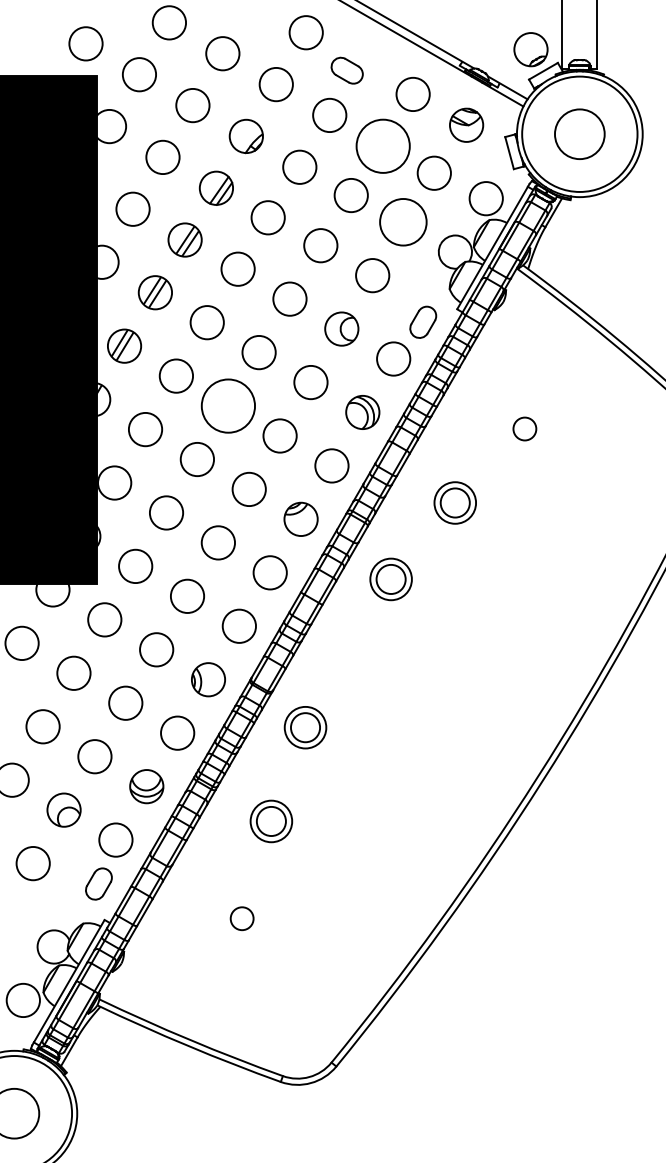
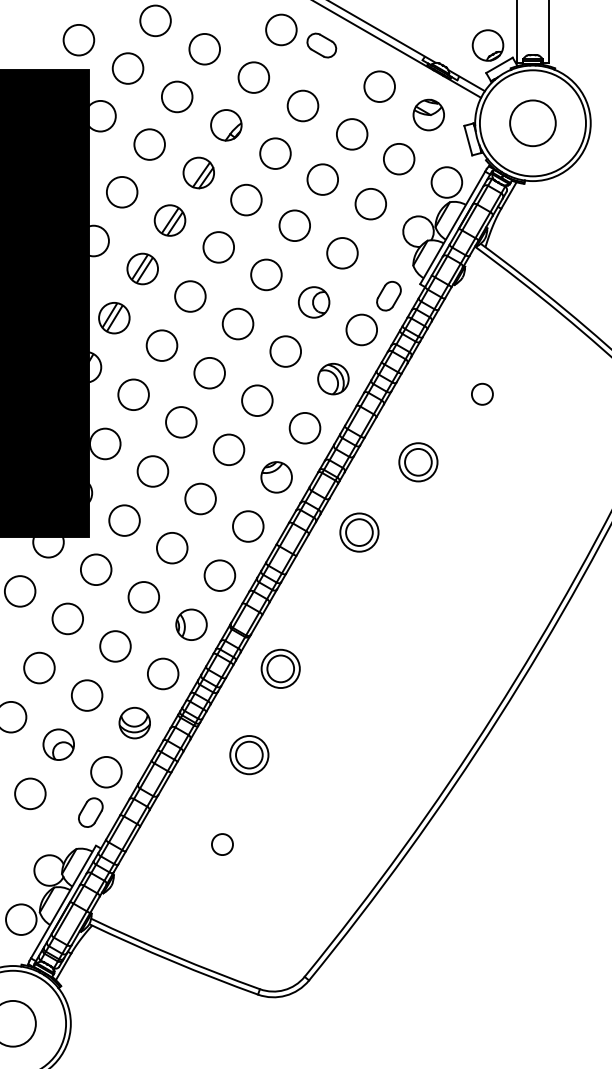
part: (346, 70) -> (321, 45), moved
circle: (382, 145) -> (351, 133), size x0.62
circle: (403, 221) -> (370, 203), size x0.71
circle: (227, 405) -> (209, 372), size x0.62

